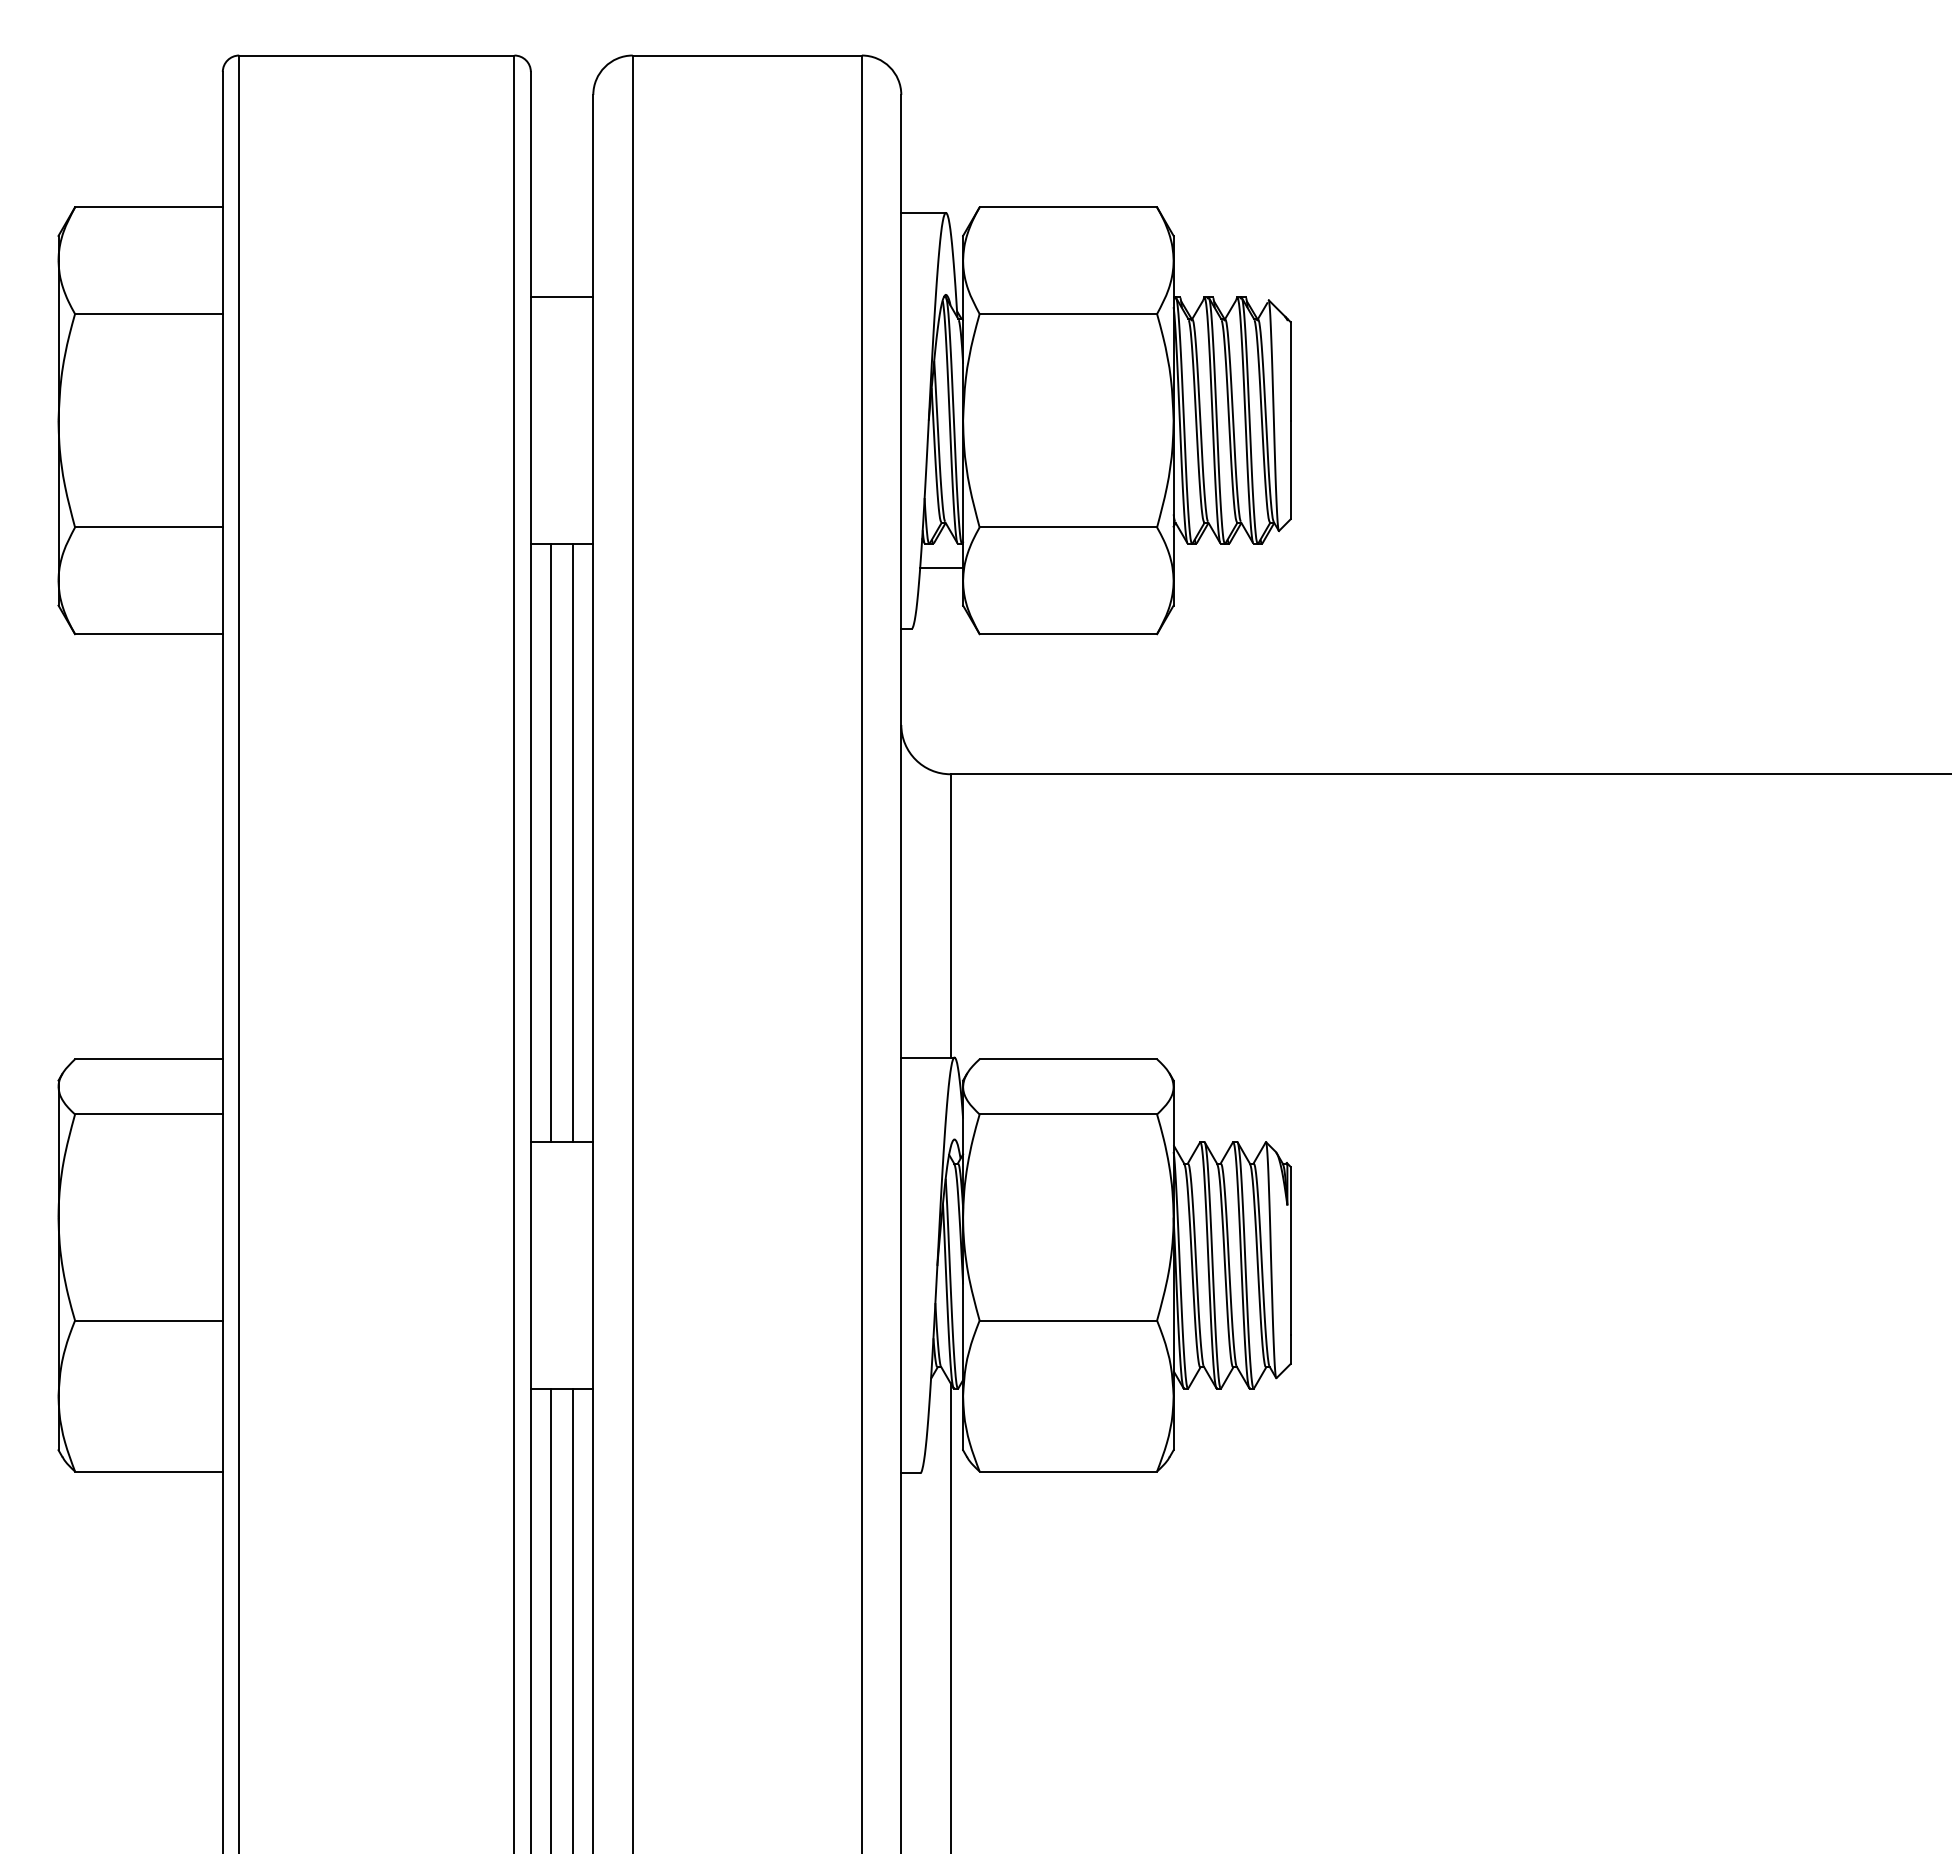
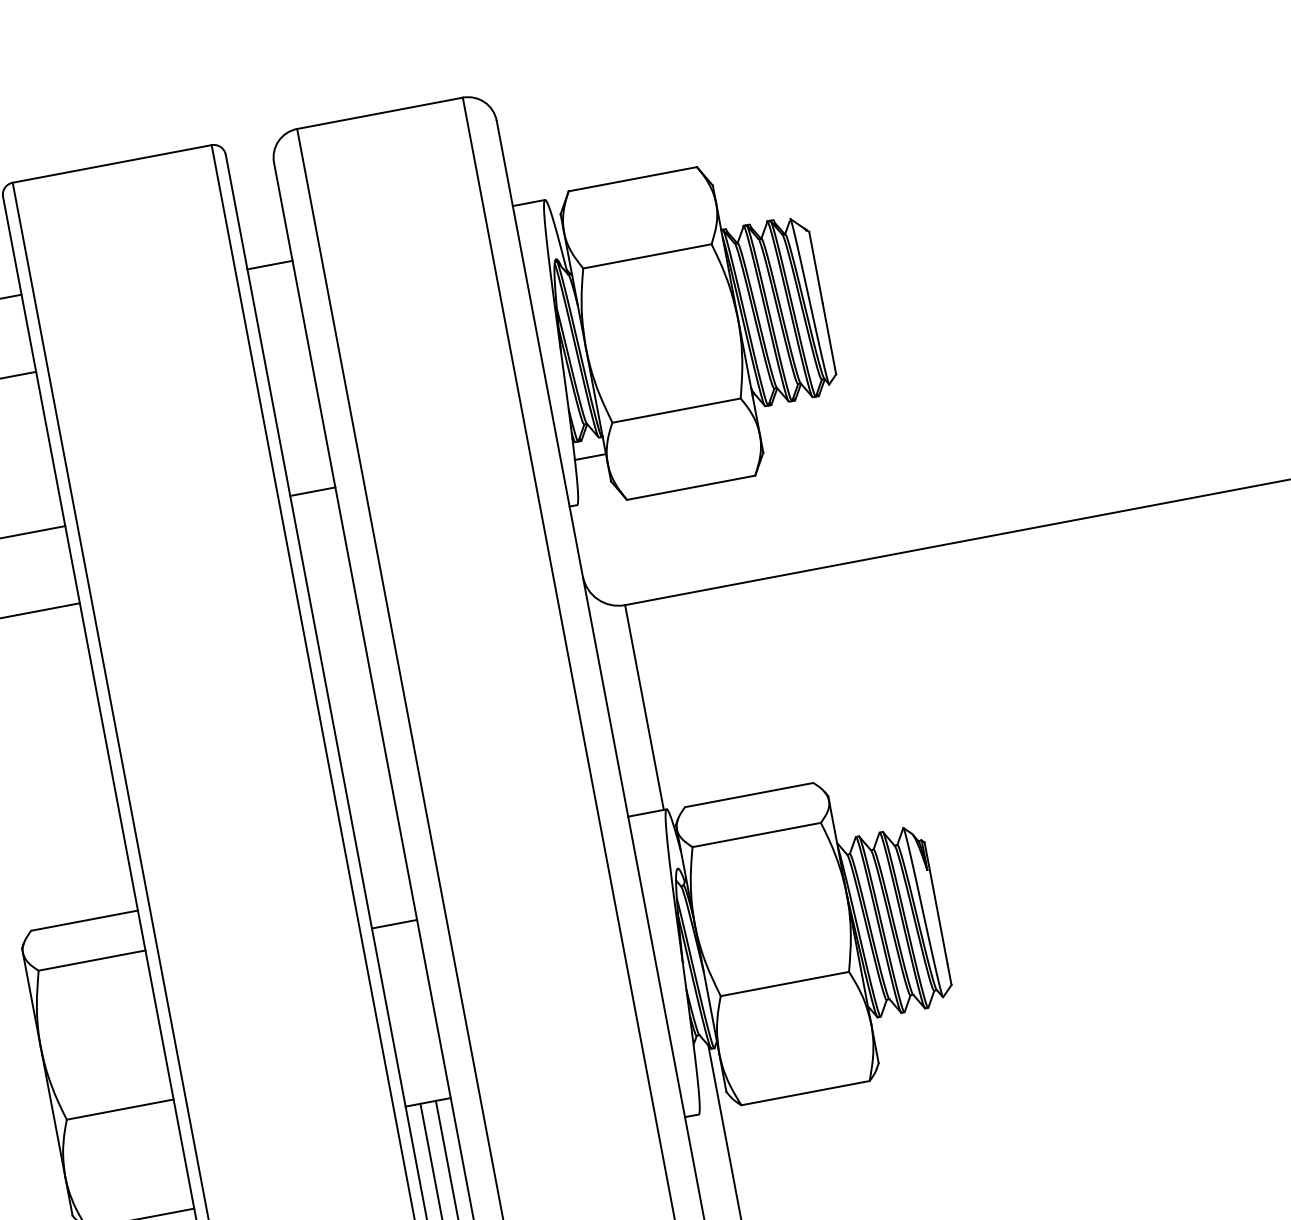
line: (561, 297) -> (269, 265), moved
line: (551, 842) -> (345, 708), removed
line: (572, 842) -> (361, 706), removed

